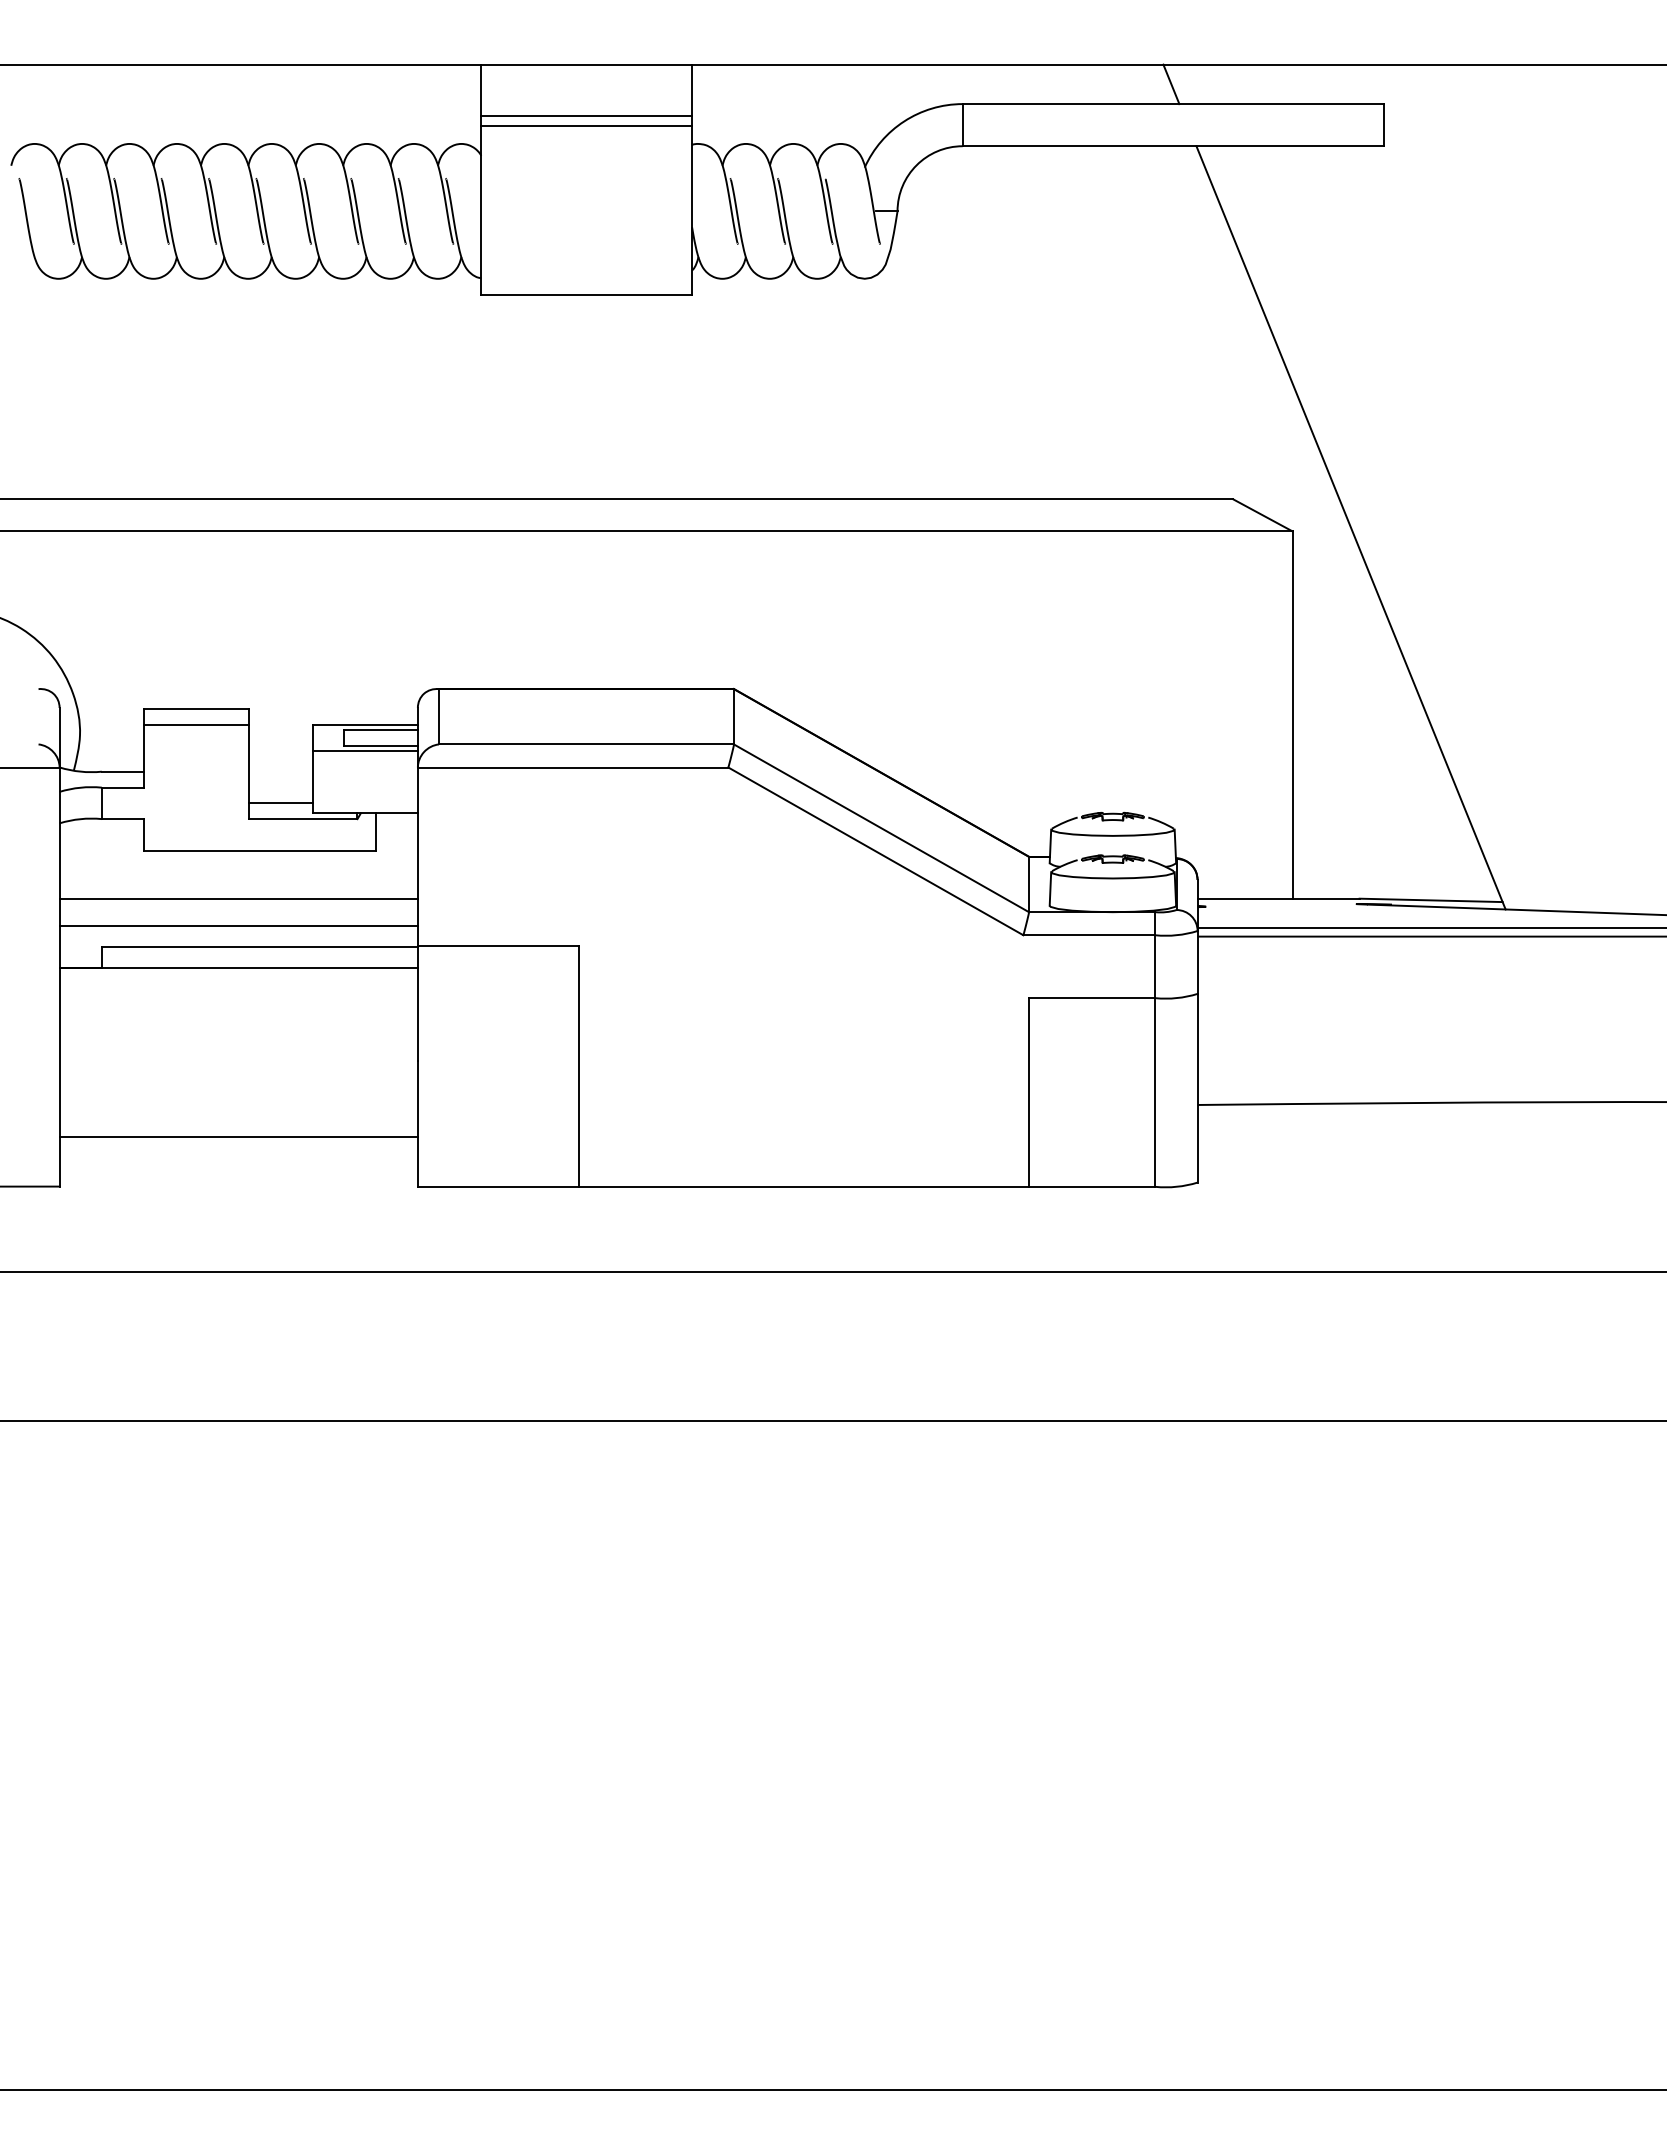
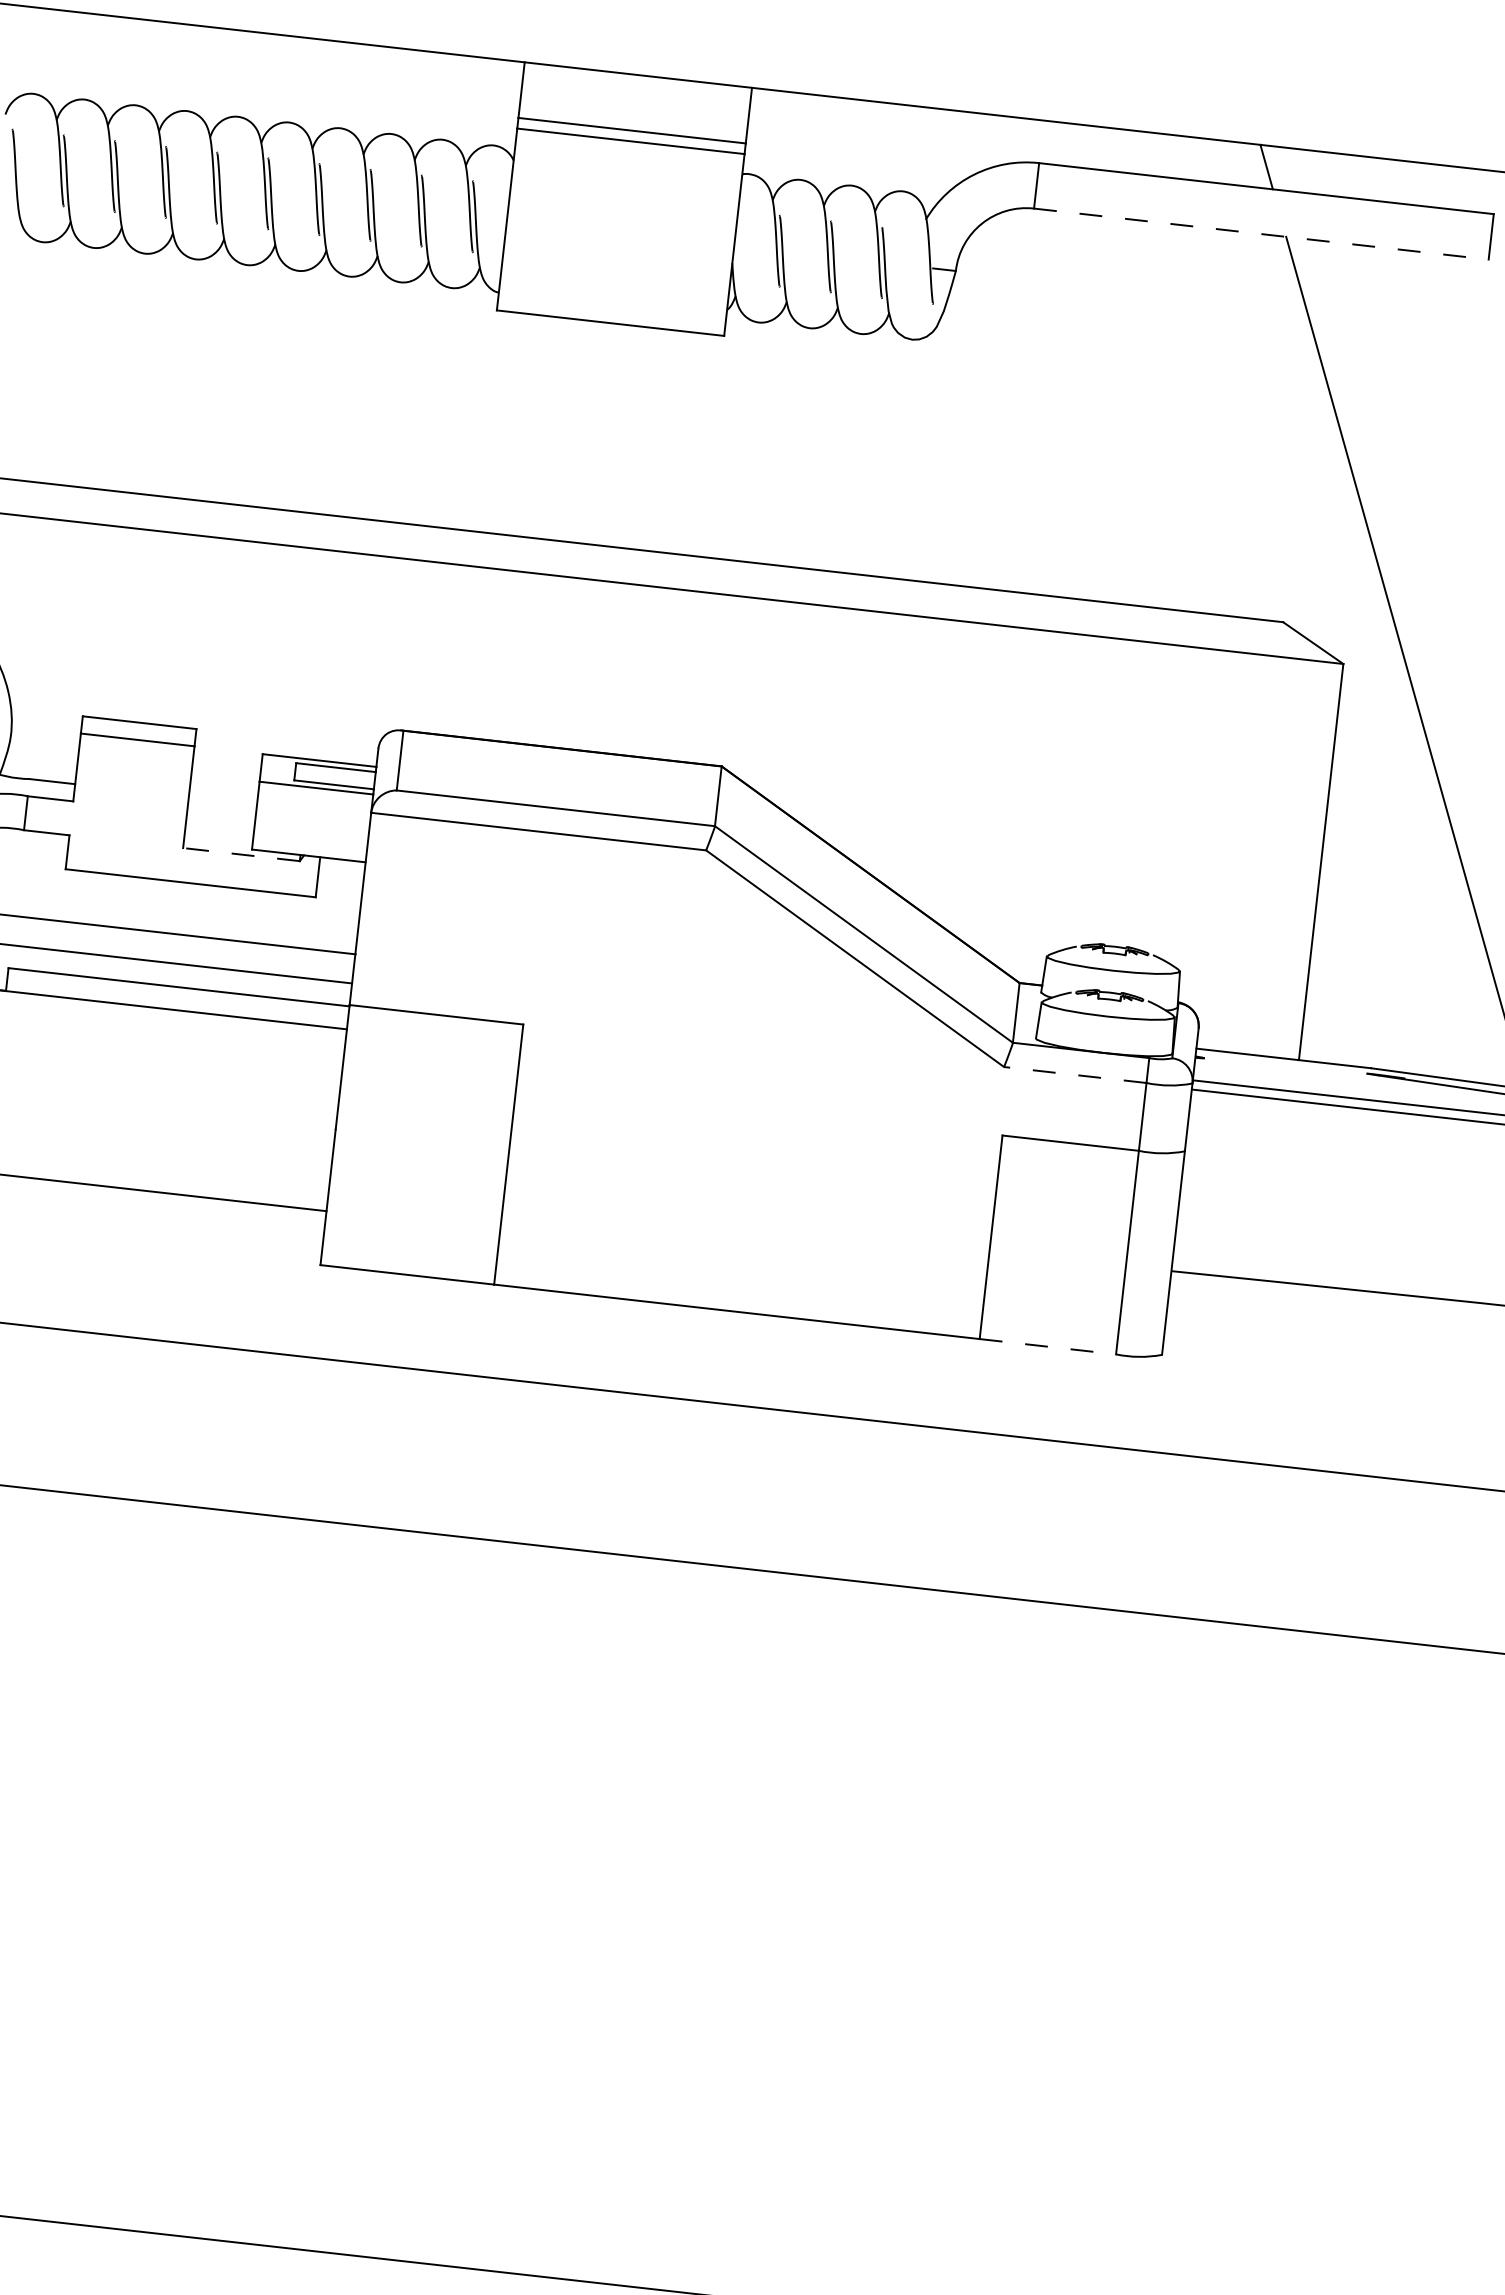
line: (1173, 146) -> (1261, 234), solid -> dashed
line: (280, 803) -> (218, 834), removed
line: (302, 819) -> (240, 854), solid -> dashed
line: (1088, 935) -> (1074, 1075), solid -> dashed
line: (1092, 1186) -> (1048, 1346), solid -> dashed

